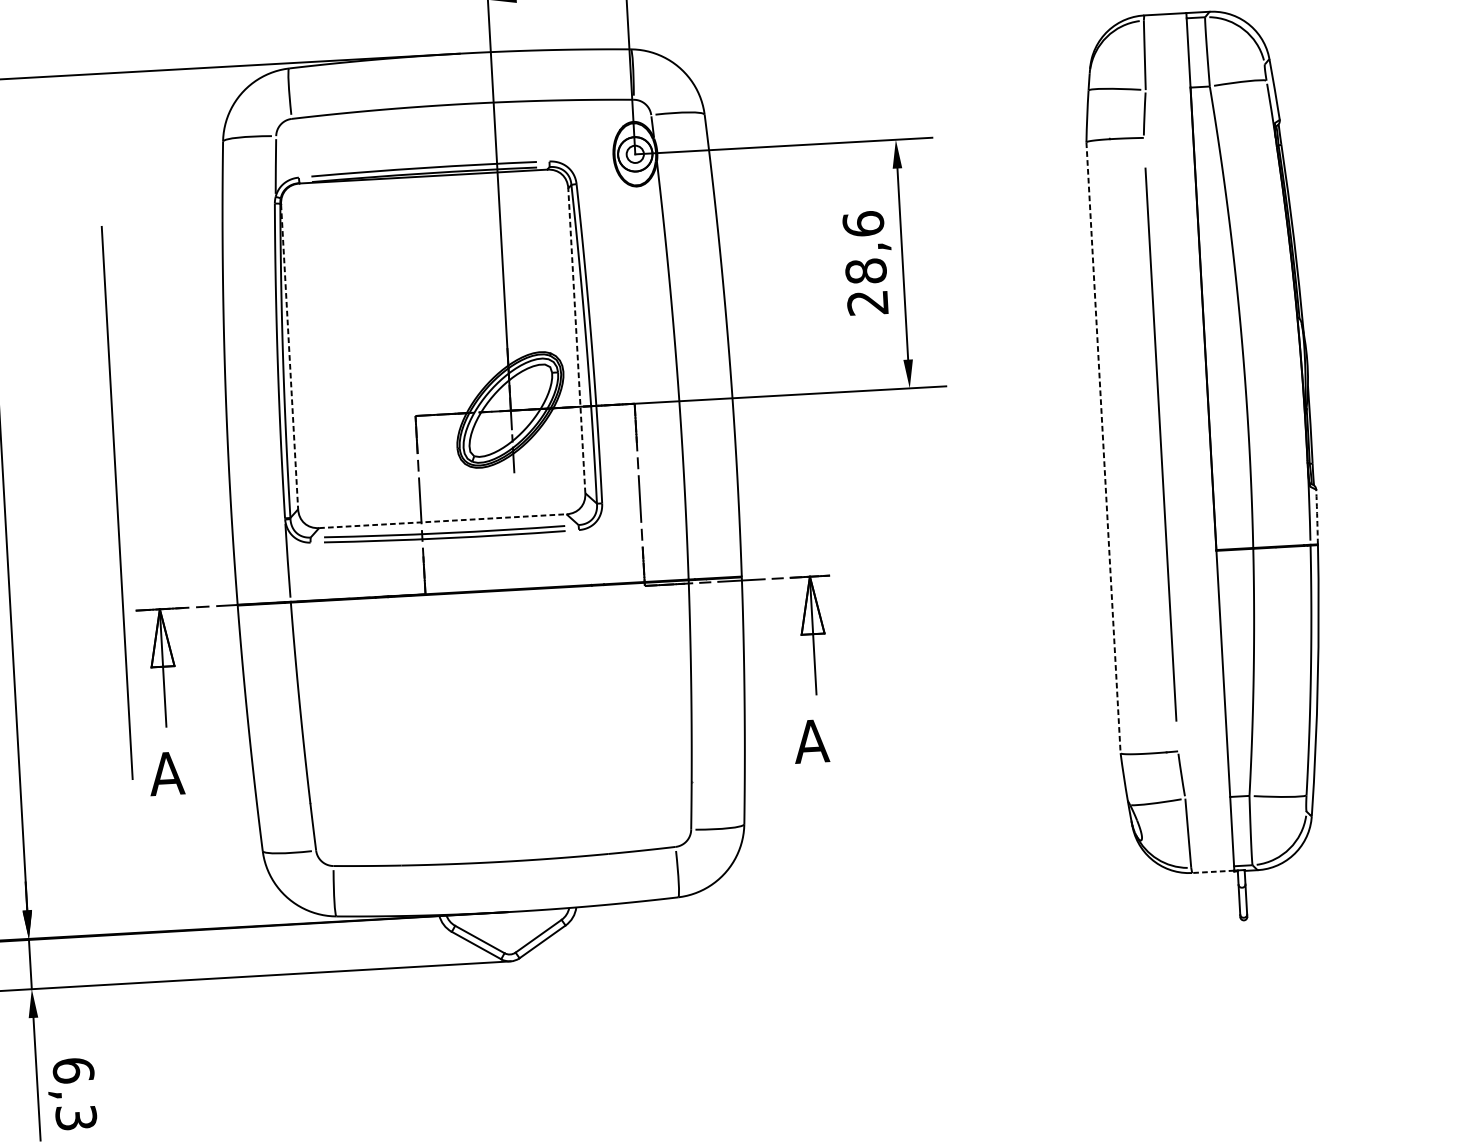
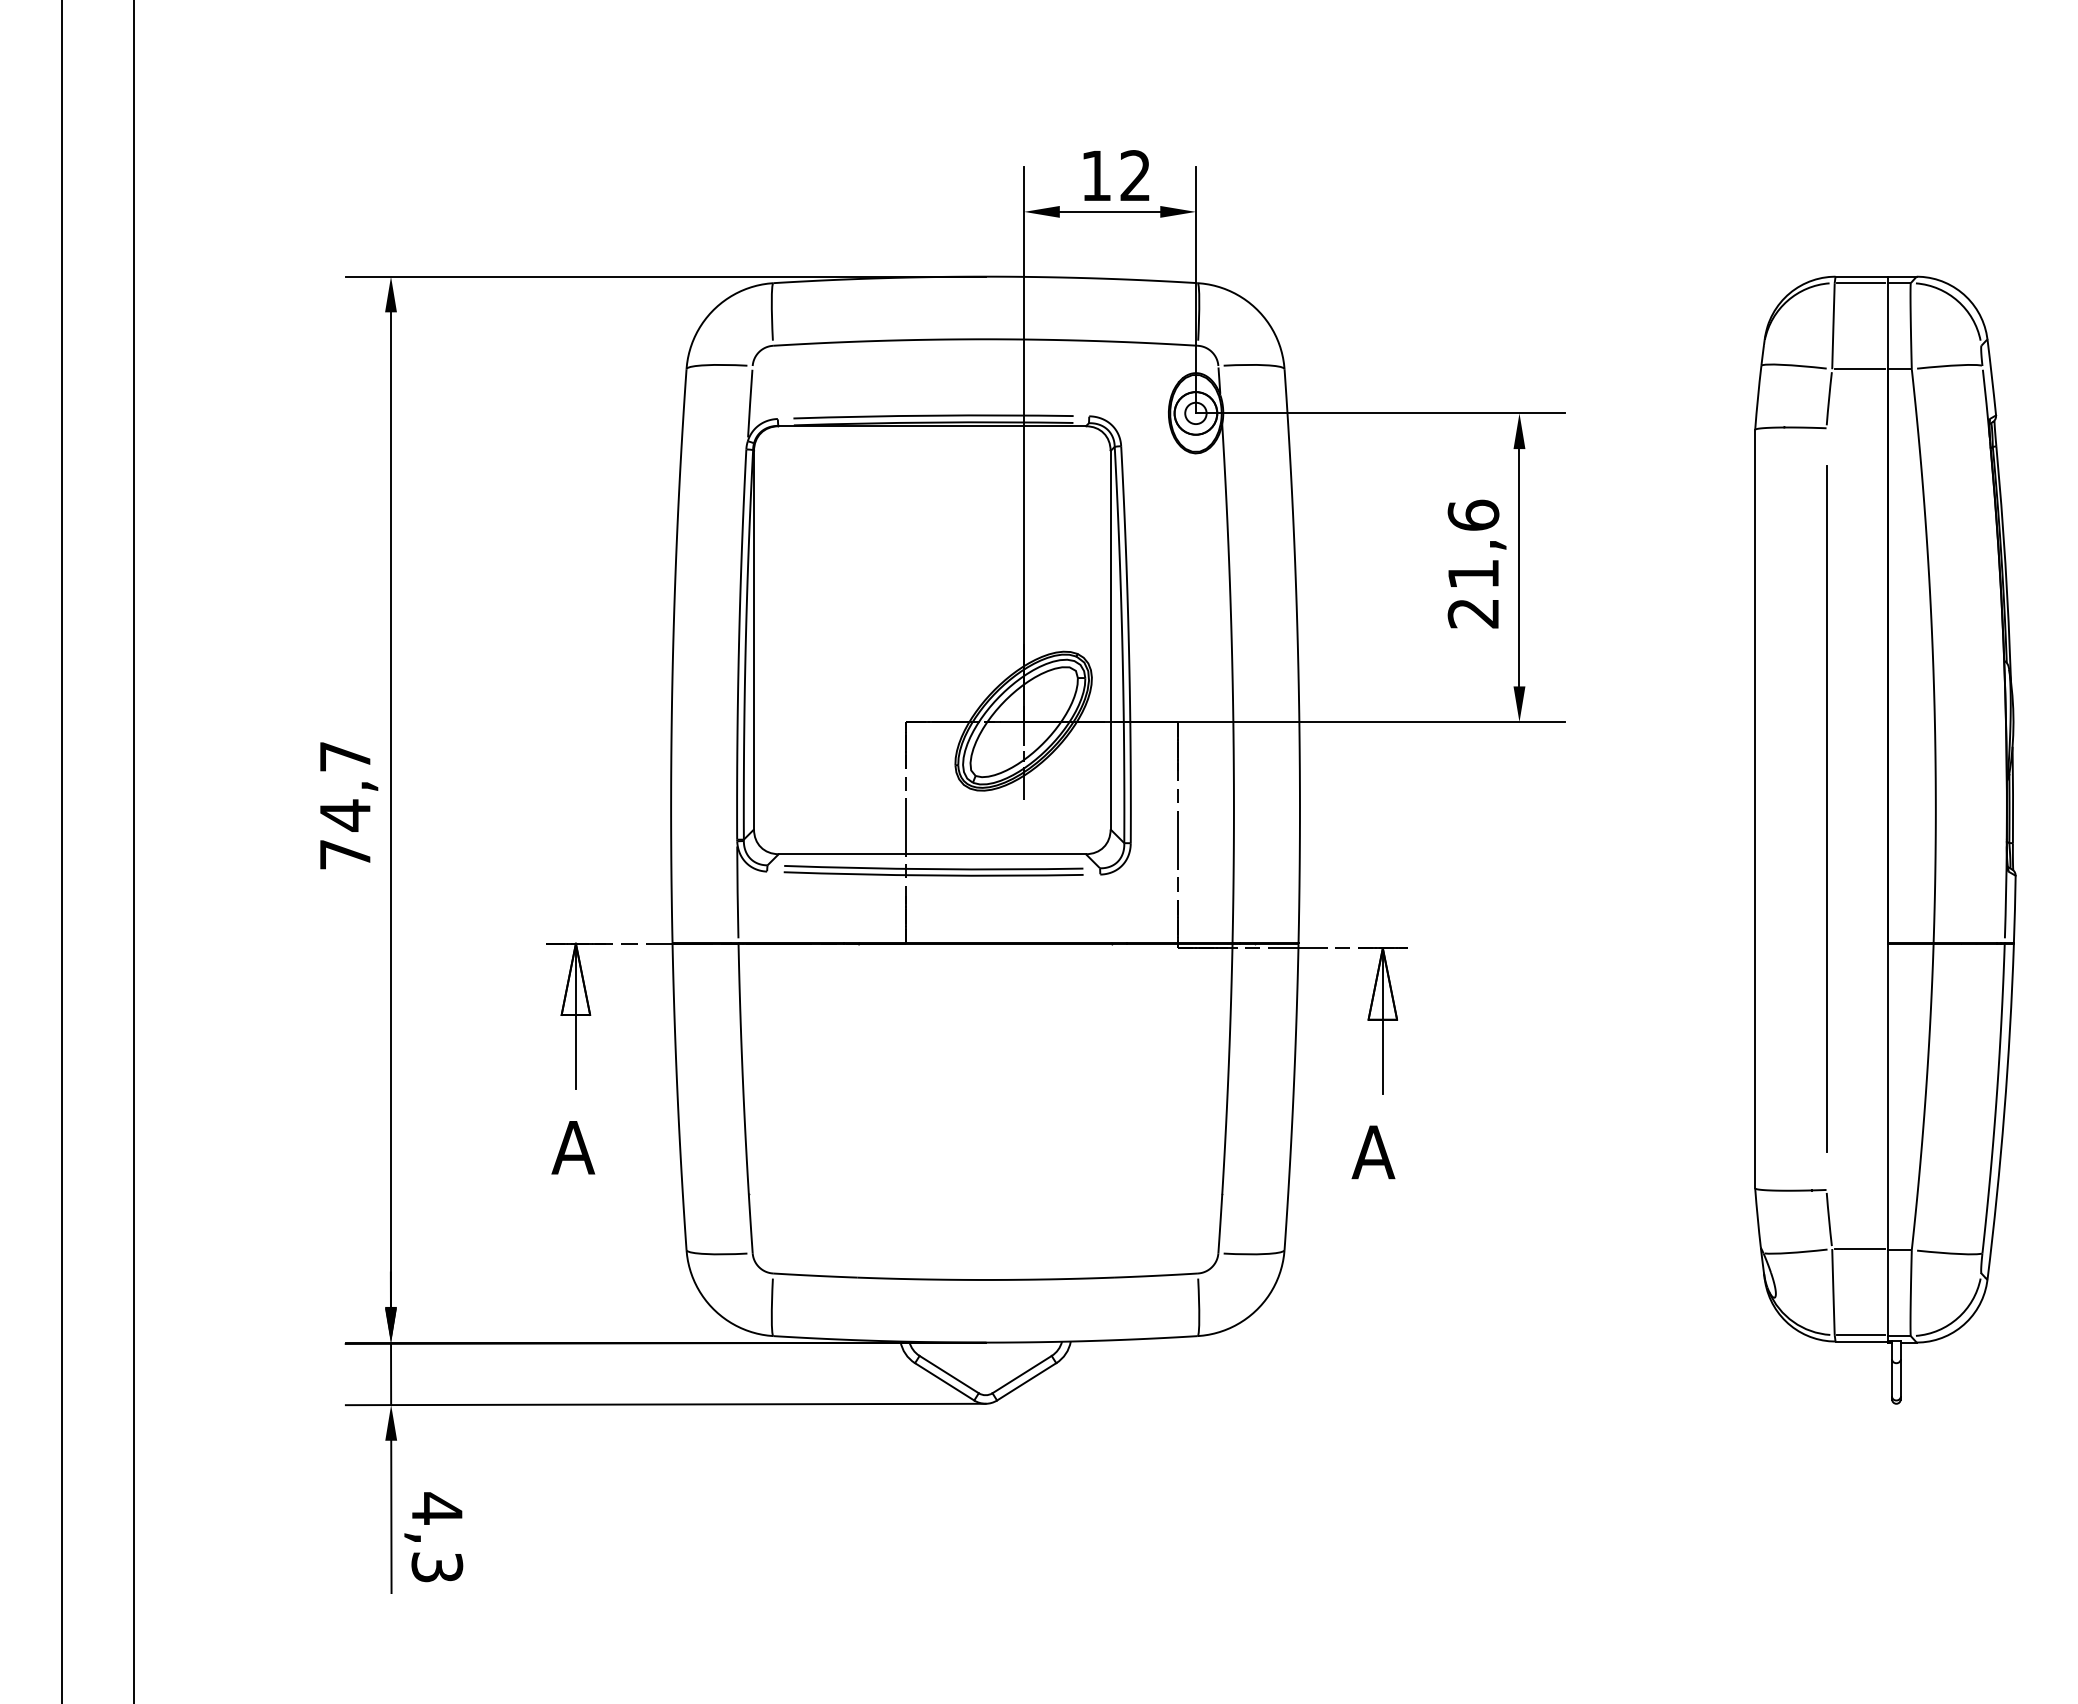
line: (1165, 19) -> (1861, 283), added
line: (1168, 89) -> (1860, 369), added
text: (866, 270) -> (1473, 573), 28,6 -> 21,6
line: (576, 340) -> (1110, 639), dashed -> solid
line: (290, 357) -> (754, 640), dashed -> solid
line: (1103, 448) -> (1755, 809), dashed -> solid
line: (117, 502) -> (530, 808), removed
arc: (1316, 517) -> (2014, 909), dashed -> solid
line: (443, 521) -> (932, 854), dashed -> solid
line: (1208, 797) -> (1860, 1249), added
line: (1212, 866) -> (1861, 1335), added
line: (1213, 871) -> (1861, 1341), dashed -> solid
text: (73, 1070) -> (437, 1508), 6,3 -> 4,3

